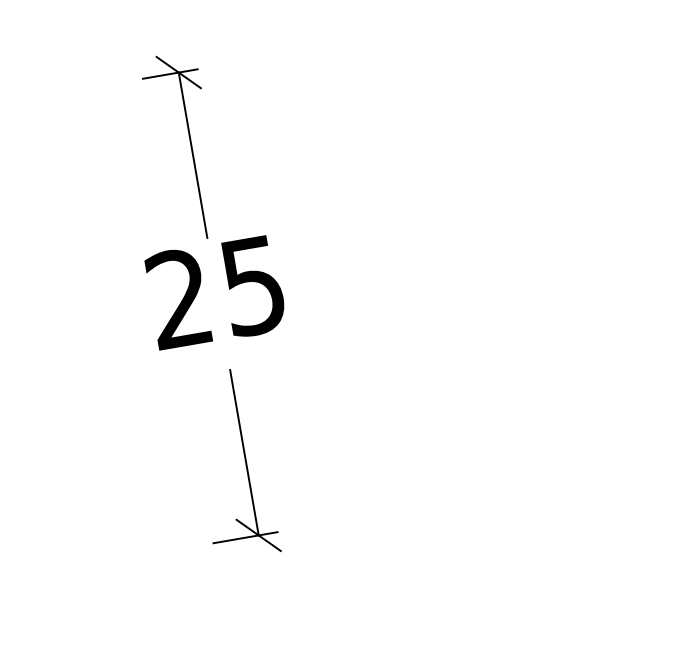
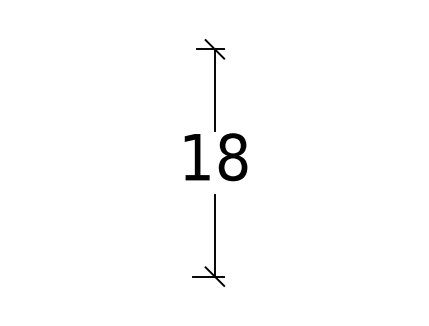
text: (216, 292) -> (214, 157), 25 -> 18

